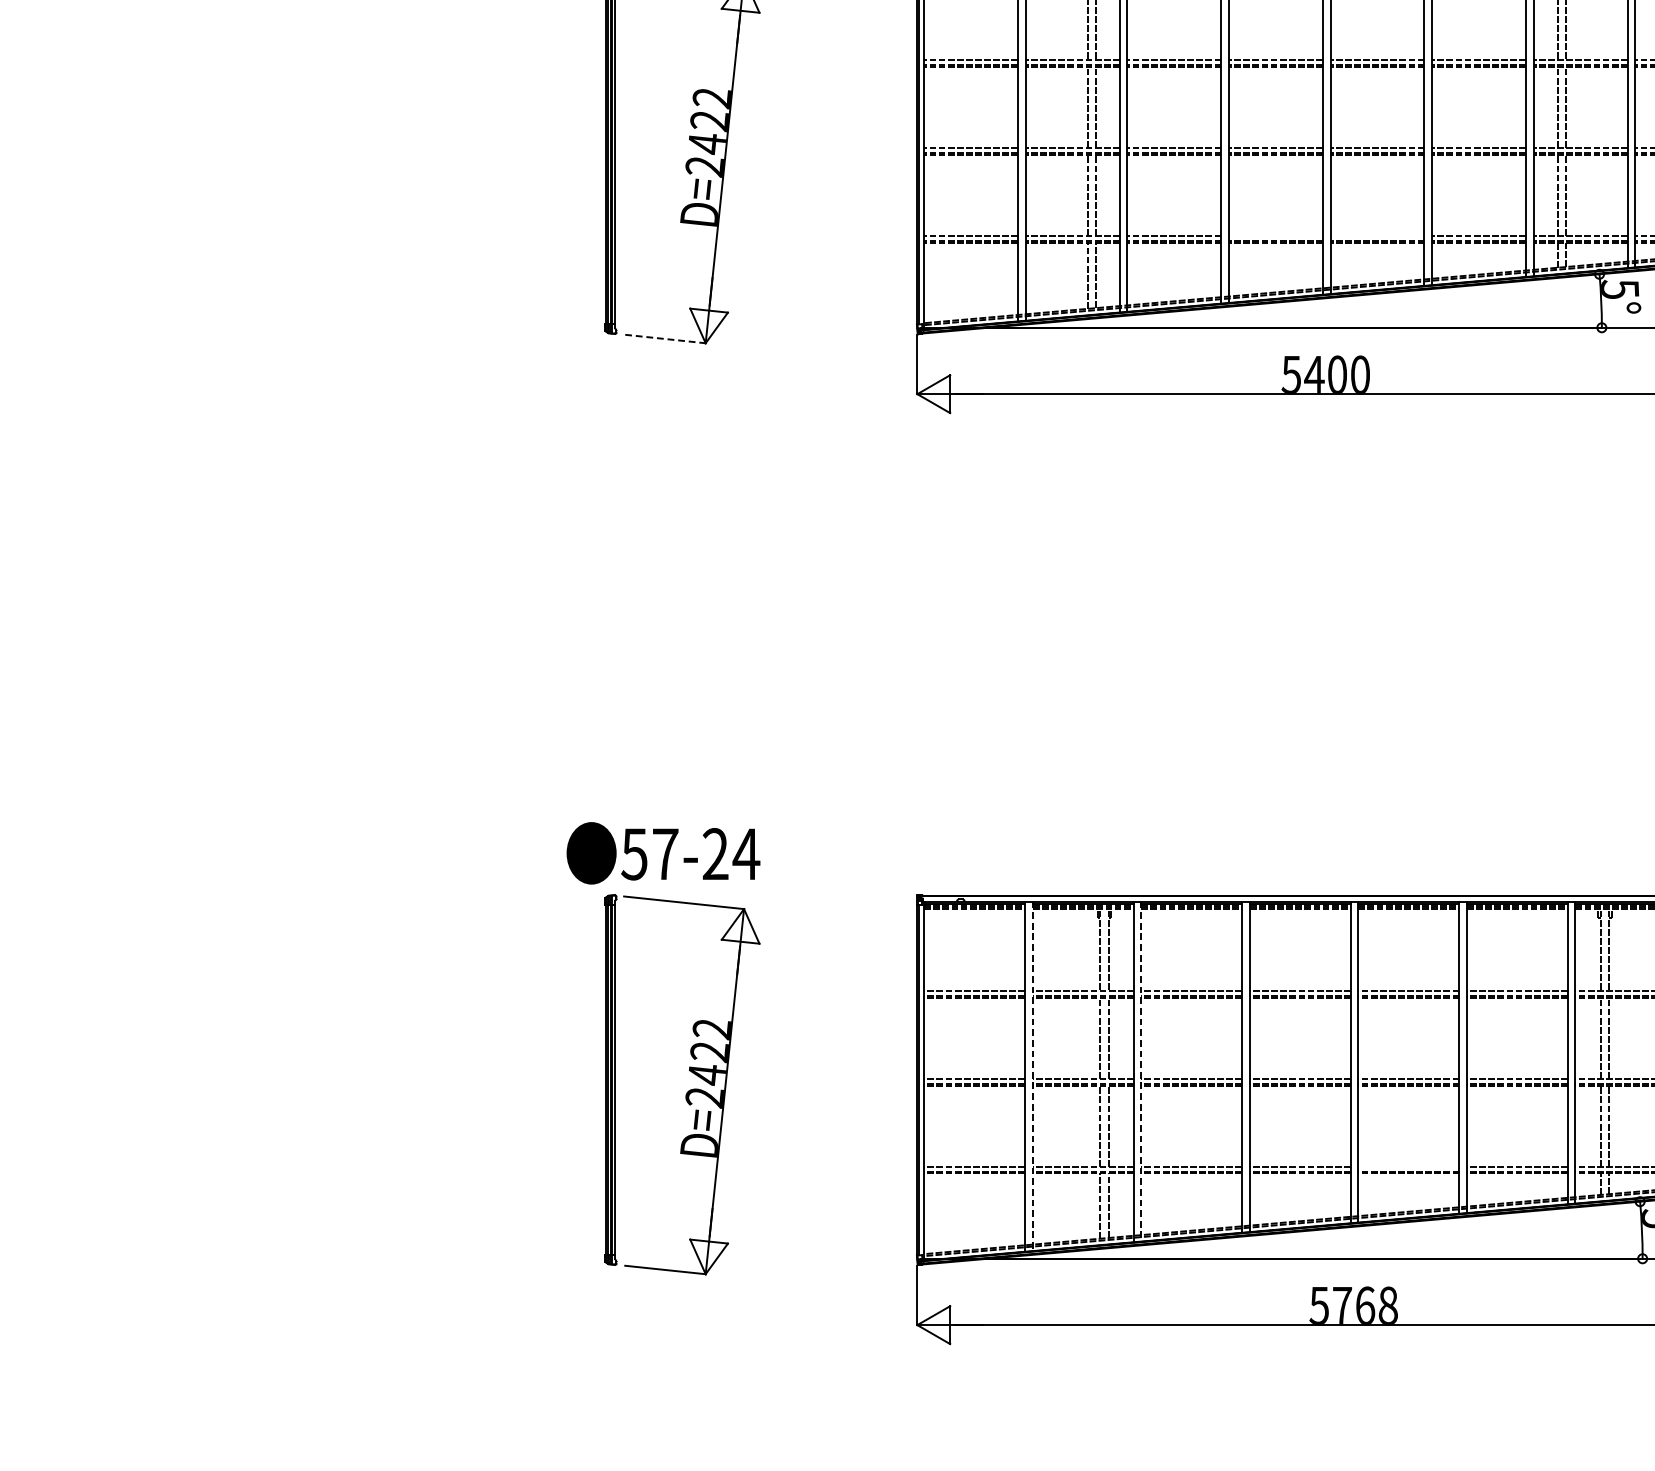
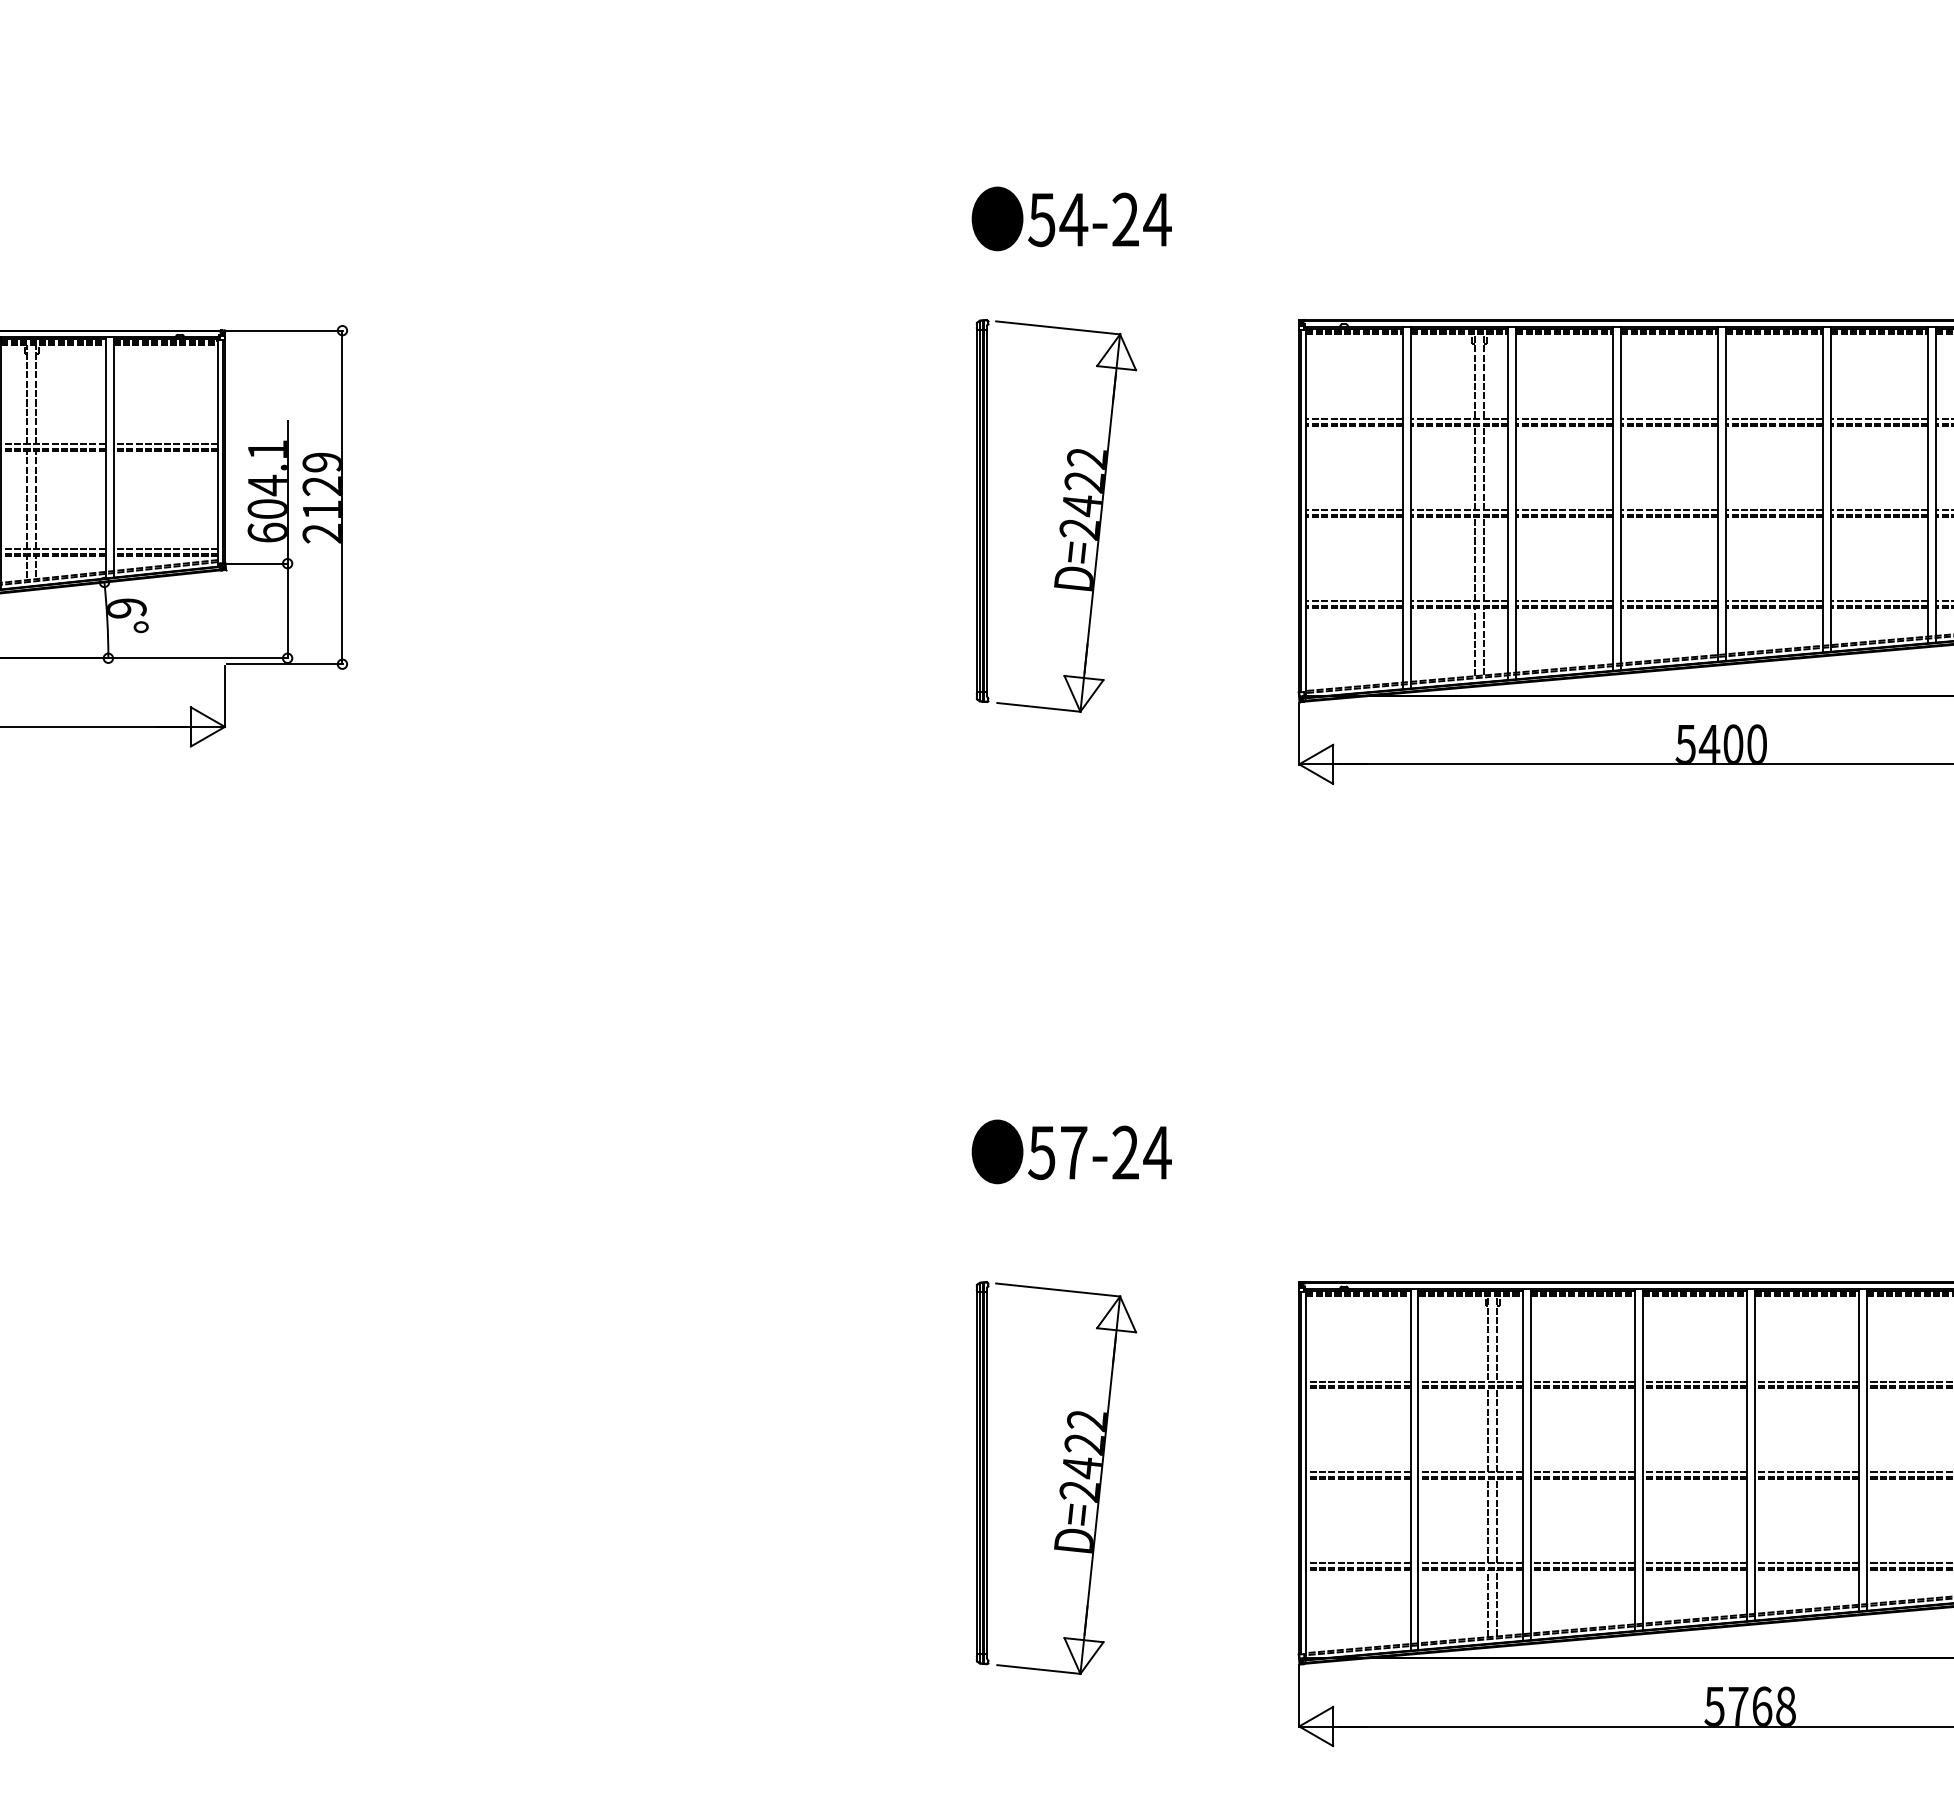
line: (1275, 235) -> (1669, 600), added
line: (1377, 235) -> (1774, 600), added
line: (665, 339) -> (1038, 707), dashed -> solid
text: (663, 852) -> (1071, 1151), moved
line: (1141, 1071) -> (1530, 1464), dashed -> solid
line: (1032, 1076) -> (1418, 1469), dashed -> solid
line: (1409, 1167) -> (1807, 1563), added

